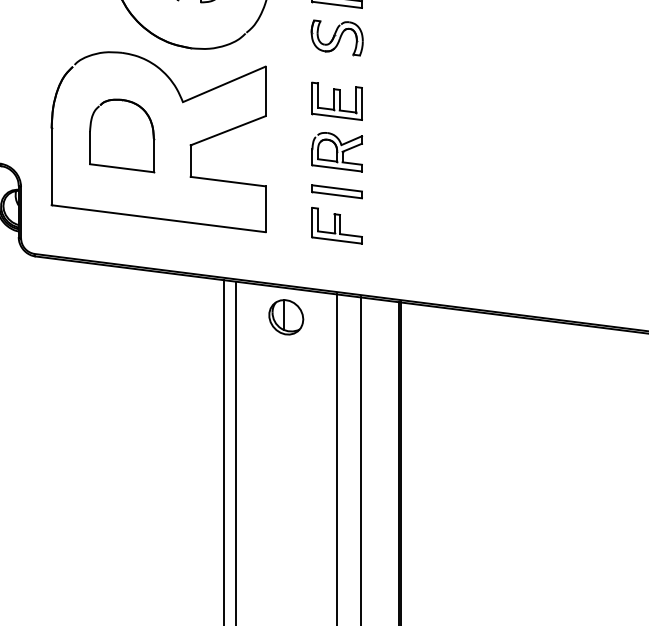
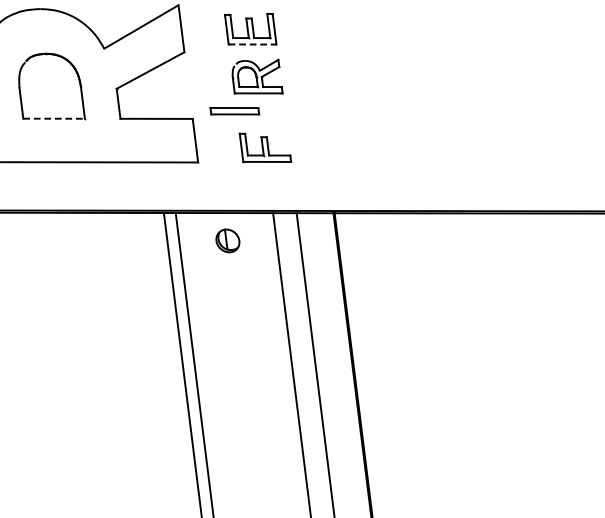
line: (337, 116) -> (252, 44), solid -> dashed
line: (122, 168) -> (54, 118), solid -> dashed
part: (336, 191) -> (234, 111), moved
part: (286, 317) -> (228, 241), size x0.7

